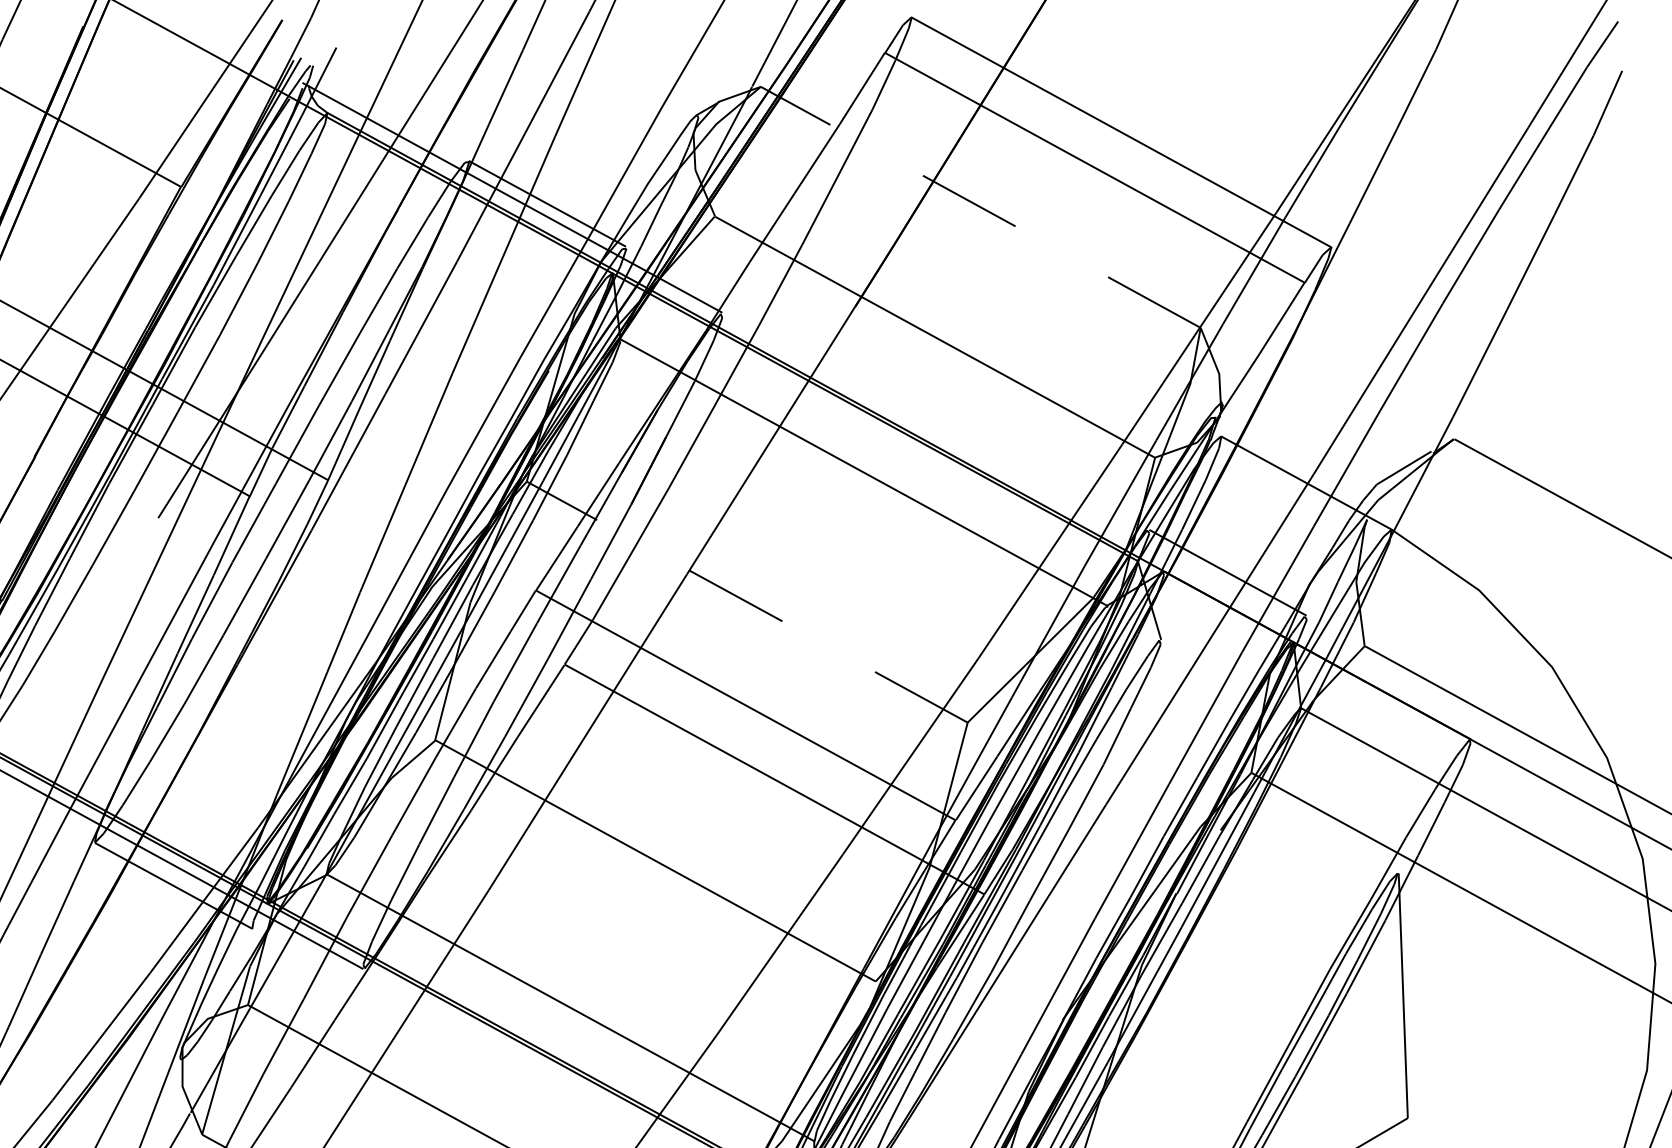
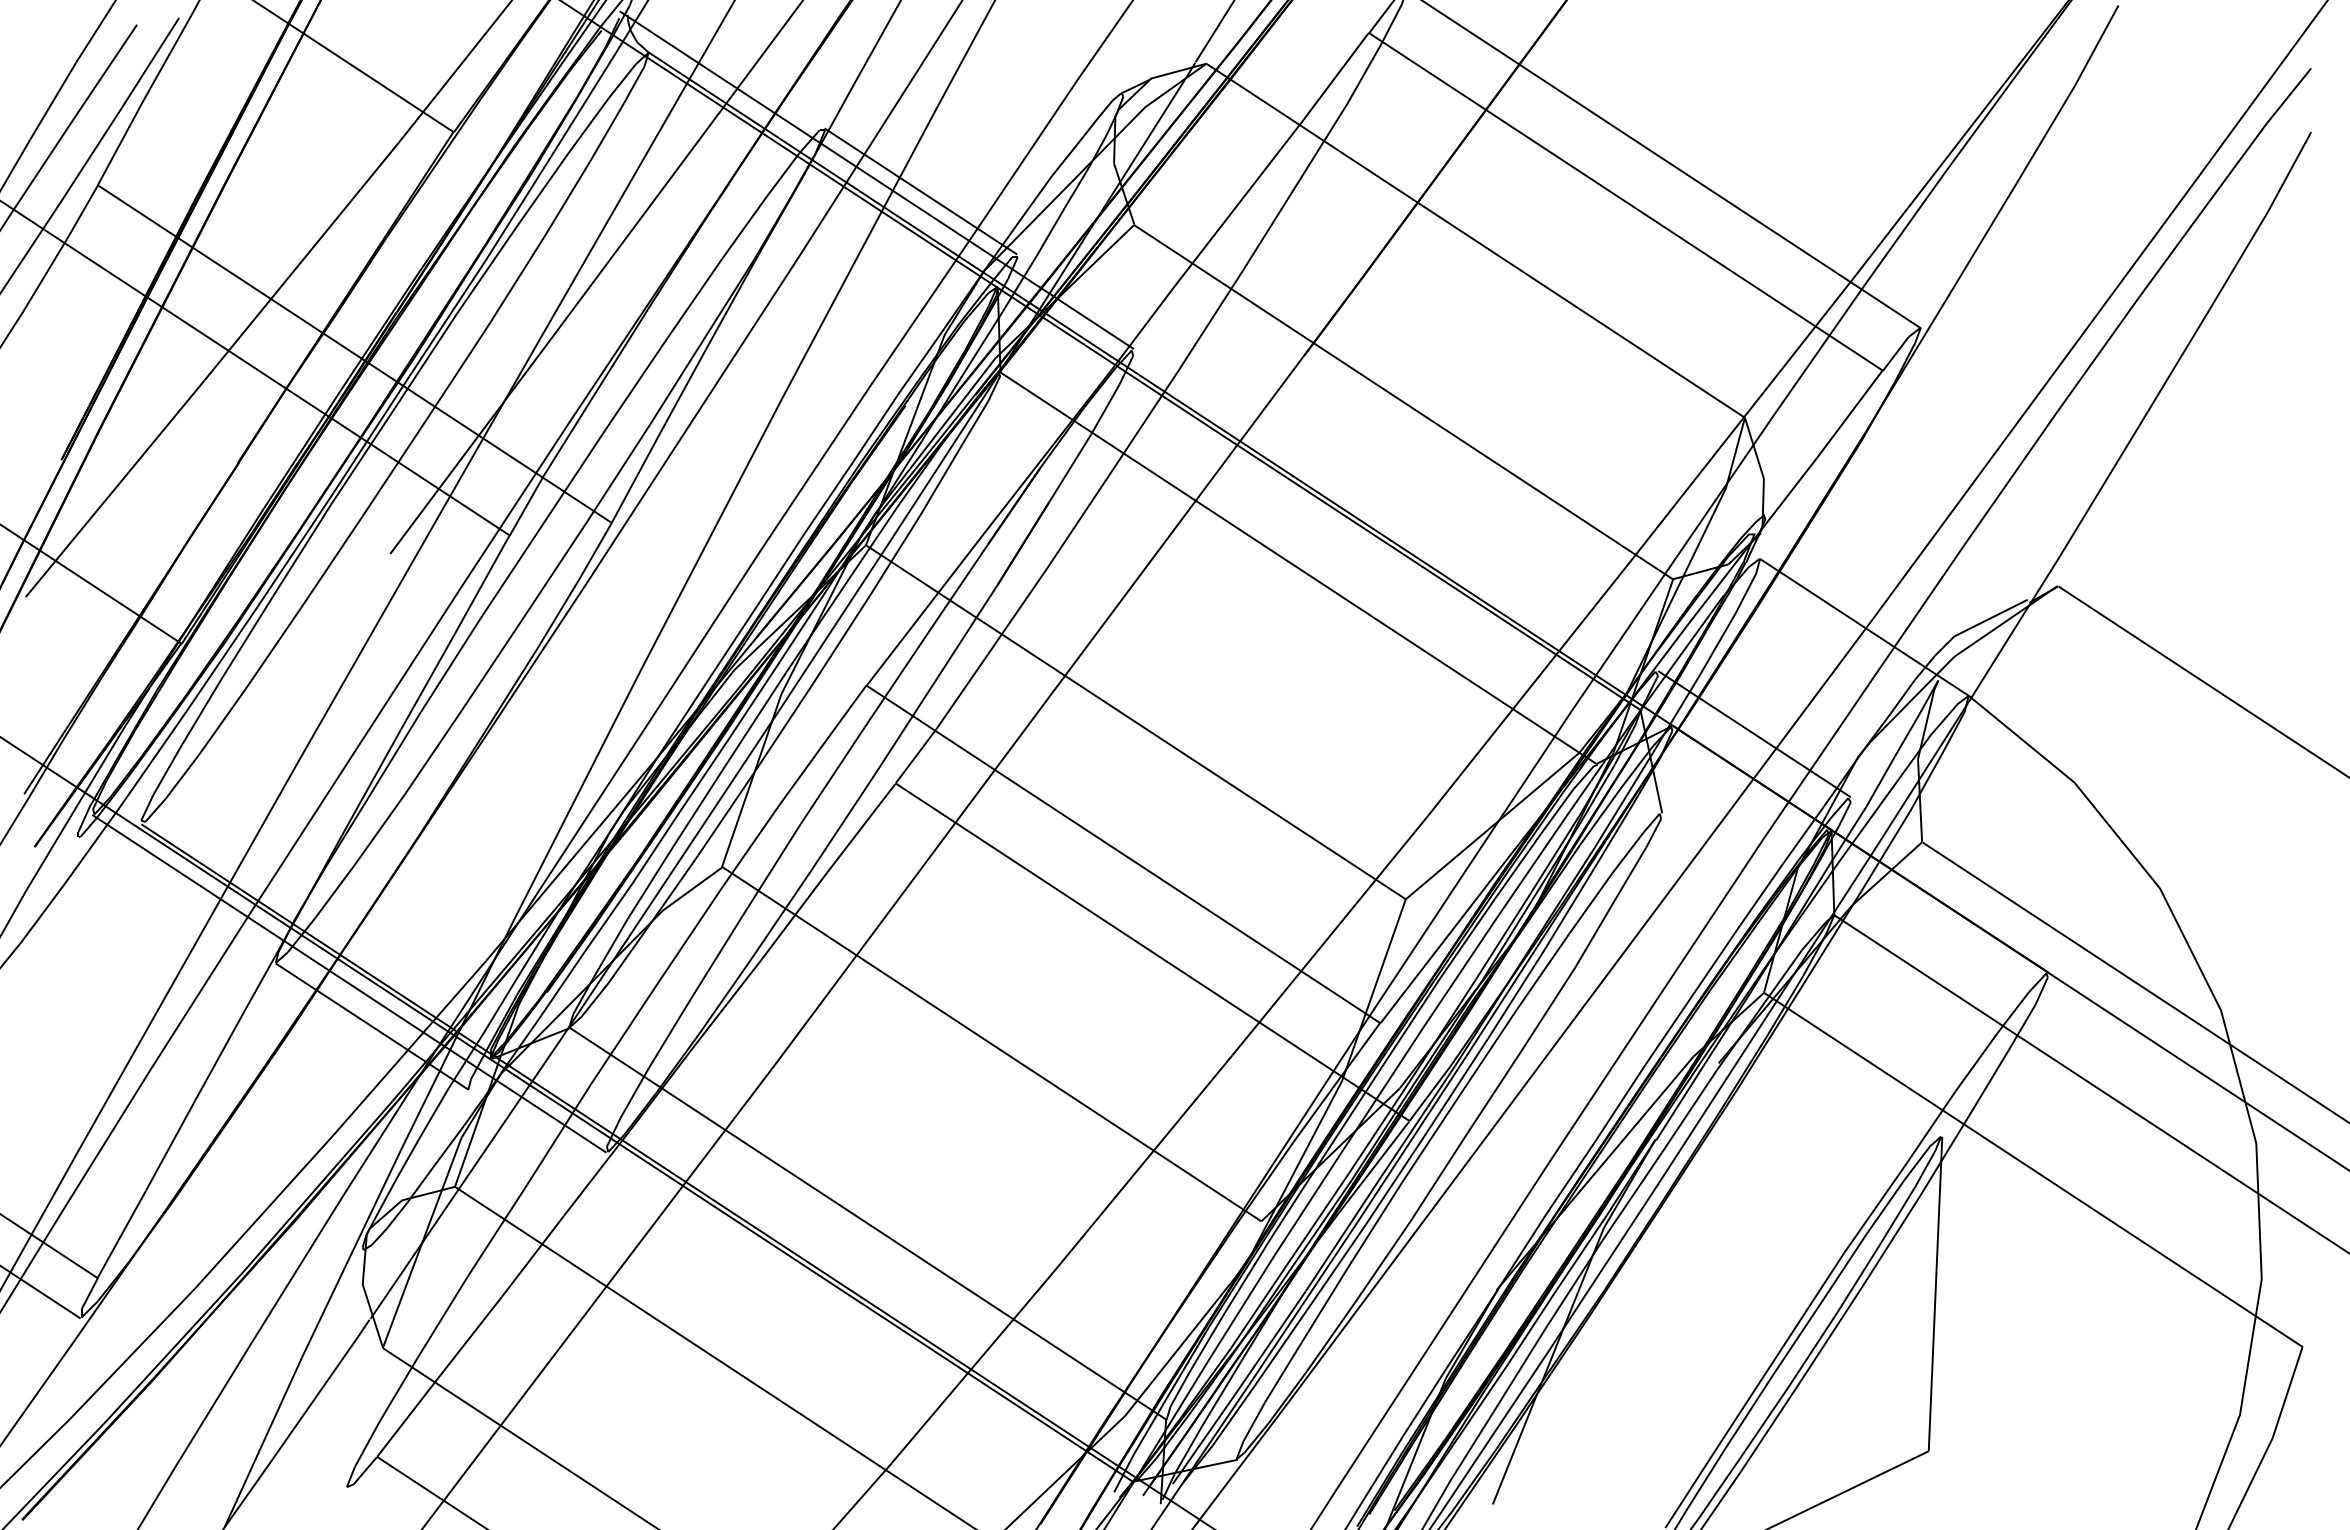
line: (980, 207) -> (1475, 240), dashed -> solid
line: (746, 602) -> (1135, 722), dashed -> solid

